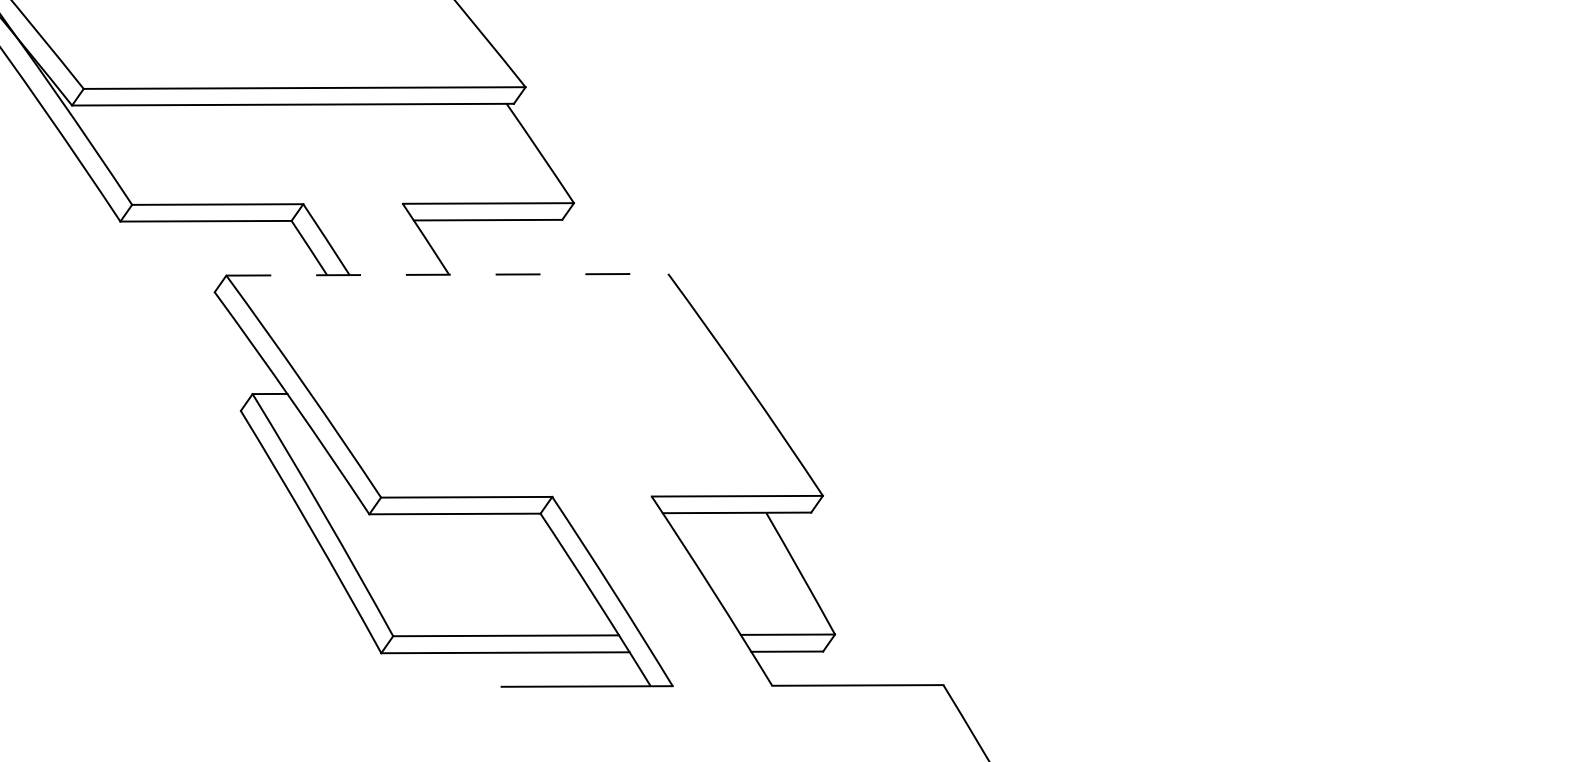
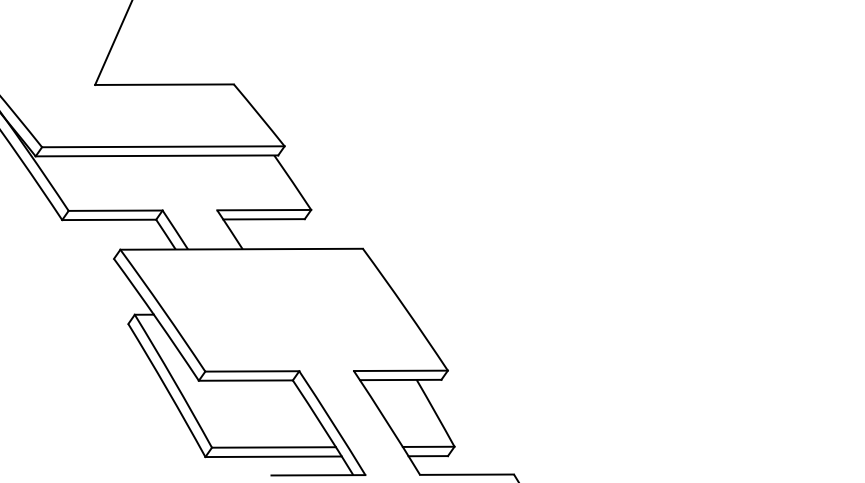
line: (448, 275) -> (242, 249), dashed -> solid

